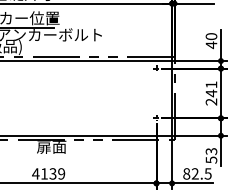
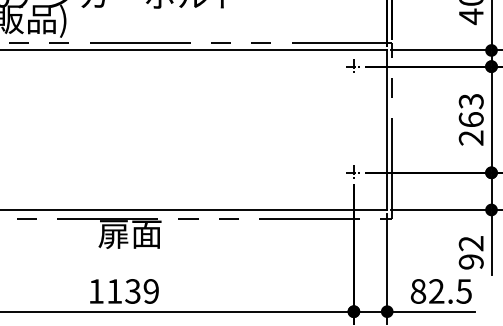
text: (211, 89) -> (471, 111), 241 -> 263
text: (211, 155) -> (471, 252), 53 -> 92
text: (35, 173) -> (95, 290), 4139 -> 1139

